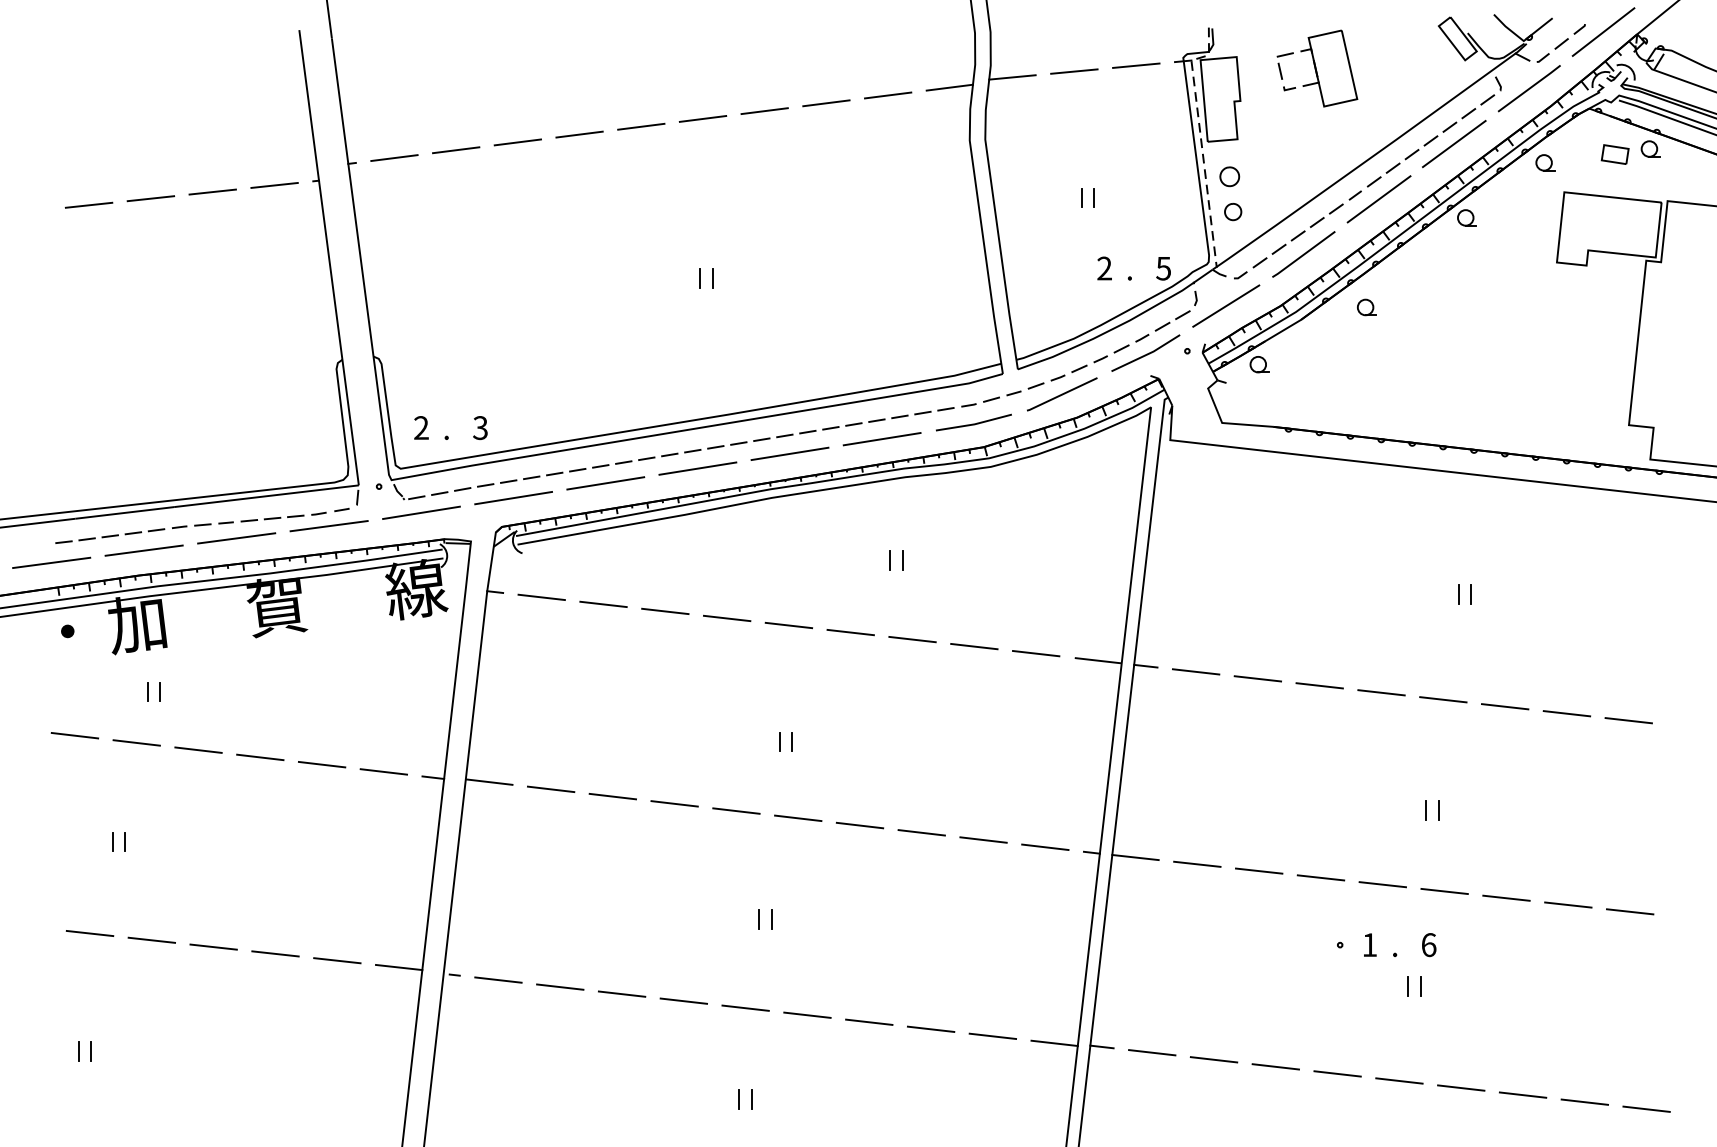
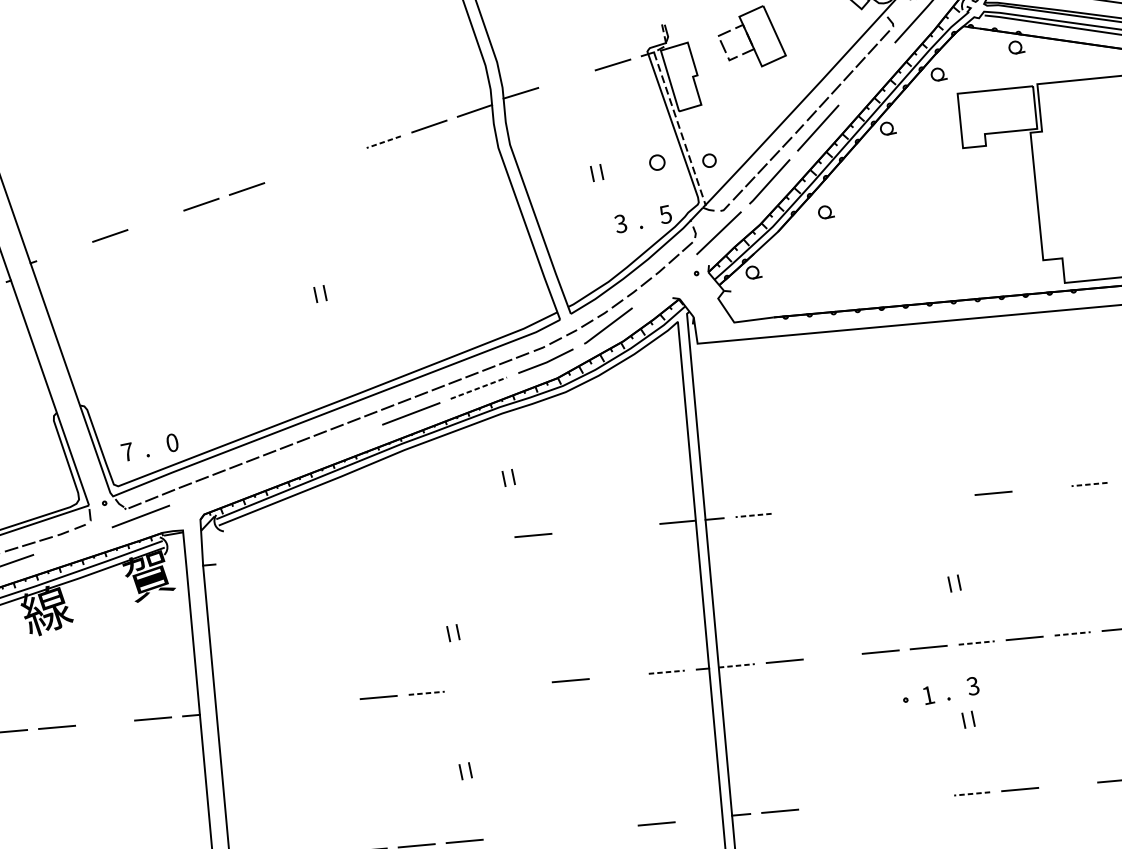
line: (1074, 71) -> (567, 79), removed
line: (825, 103) -> (383, 142), solid -> dashed
line: (764, 111) -> (338, 158), removed
line: (702, 118) -> (292, 173), removed
line: (517, 142) -> (155, 220), removed
line: (1454, 143) -> (866, 73), removed
part: (1614, 154) -> (989, 57), removed
line: (394, 158) -> (64, 251), removed
part: (1229, 176) -> (657, 162), moved
text: (1104, 268) -> (620, 223), 2 -> 3
line: (1146, 353) -> (665, 281), removed
text: (421, 427) -> (127, 451), 2 -> 7
text: (480, 427) -> (172, 442), 3 -> 0
line: (882, 439) -> (479, 388), solid -> dashed
line: (697, 468) -> (343, 439), removed
line: (605, 483) -> (275, 465), removed
line: (513, 497) -> (208, 490), removed
line: (328, 526) -> (72, 541), removed
text: (416, 590) -> (149, 576), 線 -> 賀
line: (1458, 594) -> (940, 415), removed
line: (1470, 594) -> (949, 413), removed
line: (541, 596) -> (245, 561), removed
line: (603, 604) -> (293, 557), removed
text: (277, 607) -> (46, 610), 賀 -> 線
line: (665, 611) -> (341, 553), removed
line: (726, 618) -> (388, 548), removed
line: (788, 625) -> (437, 544), removed
line: (850, 632) -> (485, 539), removed
line: (974, 646) -> (581, 531), removed
line: (1035, 653) -> (628, 526), removed
line: (1195, 671) -> (753, 515), solid -> dashed
line: (1257, 678) -> (801, 510), removed
line: (1319, 685) -> (849, 506), removed
line: (1381, 692) -> (897, 501), removed
line: (1443, 699) -> (945, 497), removed
line: (1566, 713) -> (1041, 488), removed
line: (1628, 720) -> (1089, 484), solid -> dashed
line: (322, 764) -> (105, 722), removed
line: (489, 781) -> (234, 709), removed
line: (550, 789) -> (282, 706), removed
line: (612, 796) -> (330, 701), removed
line: (736, 811) -> (426, 693), solid -> dashed
line: (798, 818) -> (474, 689), removed
line: (859, 825) -> (522, 684), removed
line: (983, 839) -> (618, 676), removed
line: (1045, 847) -> (666, 672), solid -> dashed
line: (1136, 857) -> (737, 665), solid -> dashed
line: (1258, 870) -> (832, 656), removed
line: (1445, 891) -> (977, 642), solid -> dashed
line: (1568, 905) -> (1072, 634), solid -> dashed
text: (1428, 945) -> (972, 686), 6 -> 3
line: (807, 1014) -> (512, 836), removed
line: (869, 1021) -> (560, 832), removed
line: (930, 1028) -> (608, 827), removed
line: (1054, 1043) -> (704, 819), removed
line: (1213, 1059) -> (827, 806), removed
line: (1275, 1066) -> (875, 802), removed
line: (1337, 1073) -> (924, 797), removed
line: (1398, 1080) -> (971, 793), solid -> dashed
line: (1522, 1094) -> (1067, 784), removed

